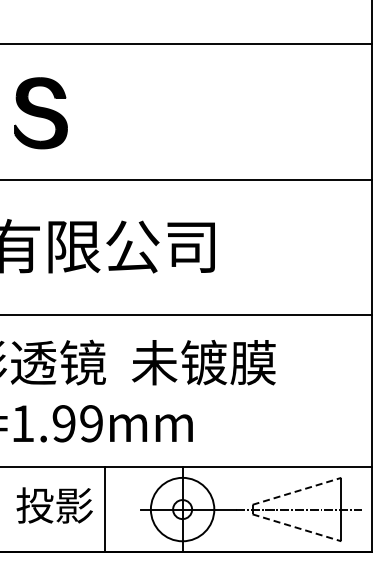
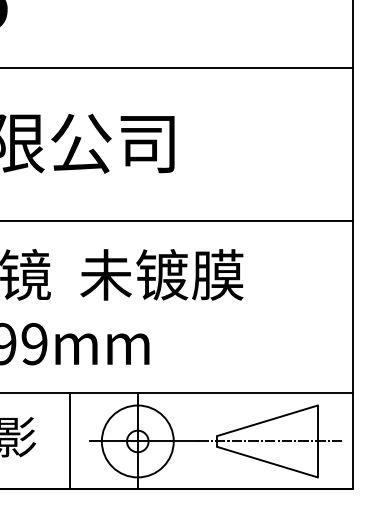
line: (297, 491) -> (268, 420), dashed -> solid
line: (105, 509) -> (70, 441), moved
line: (297, 527) -> (268, 461), dashed -> solid

